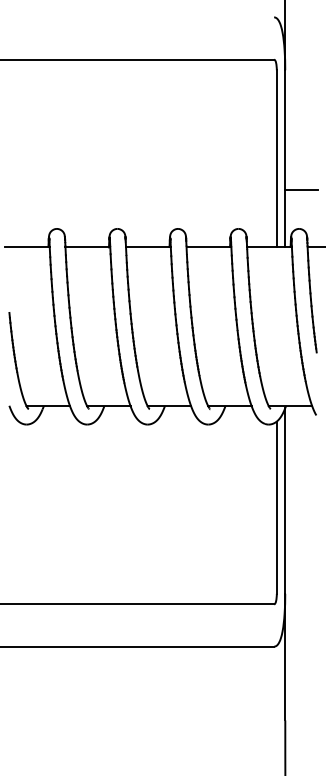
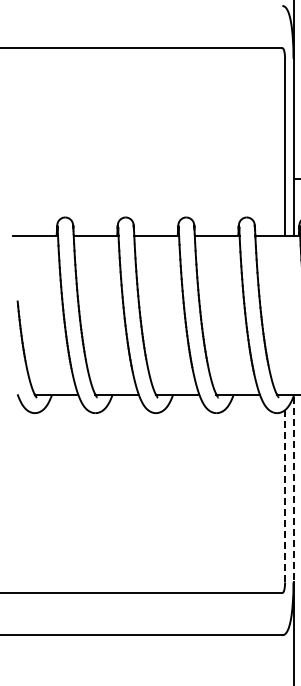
line: (285, 501) -> (293, 490), solid -> dashed
line: (276, 508) -> (284, 497), solid -> dashed

